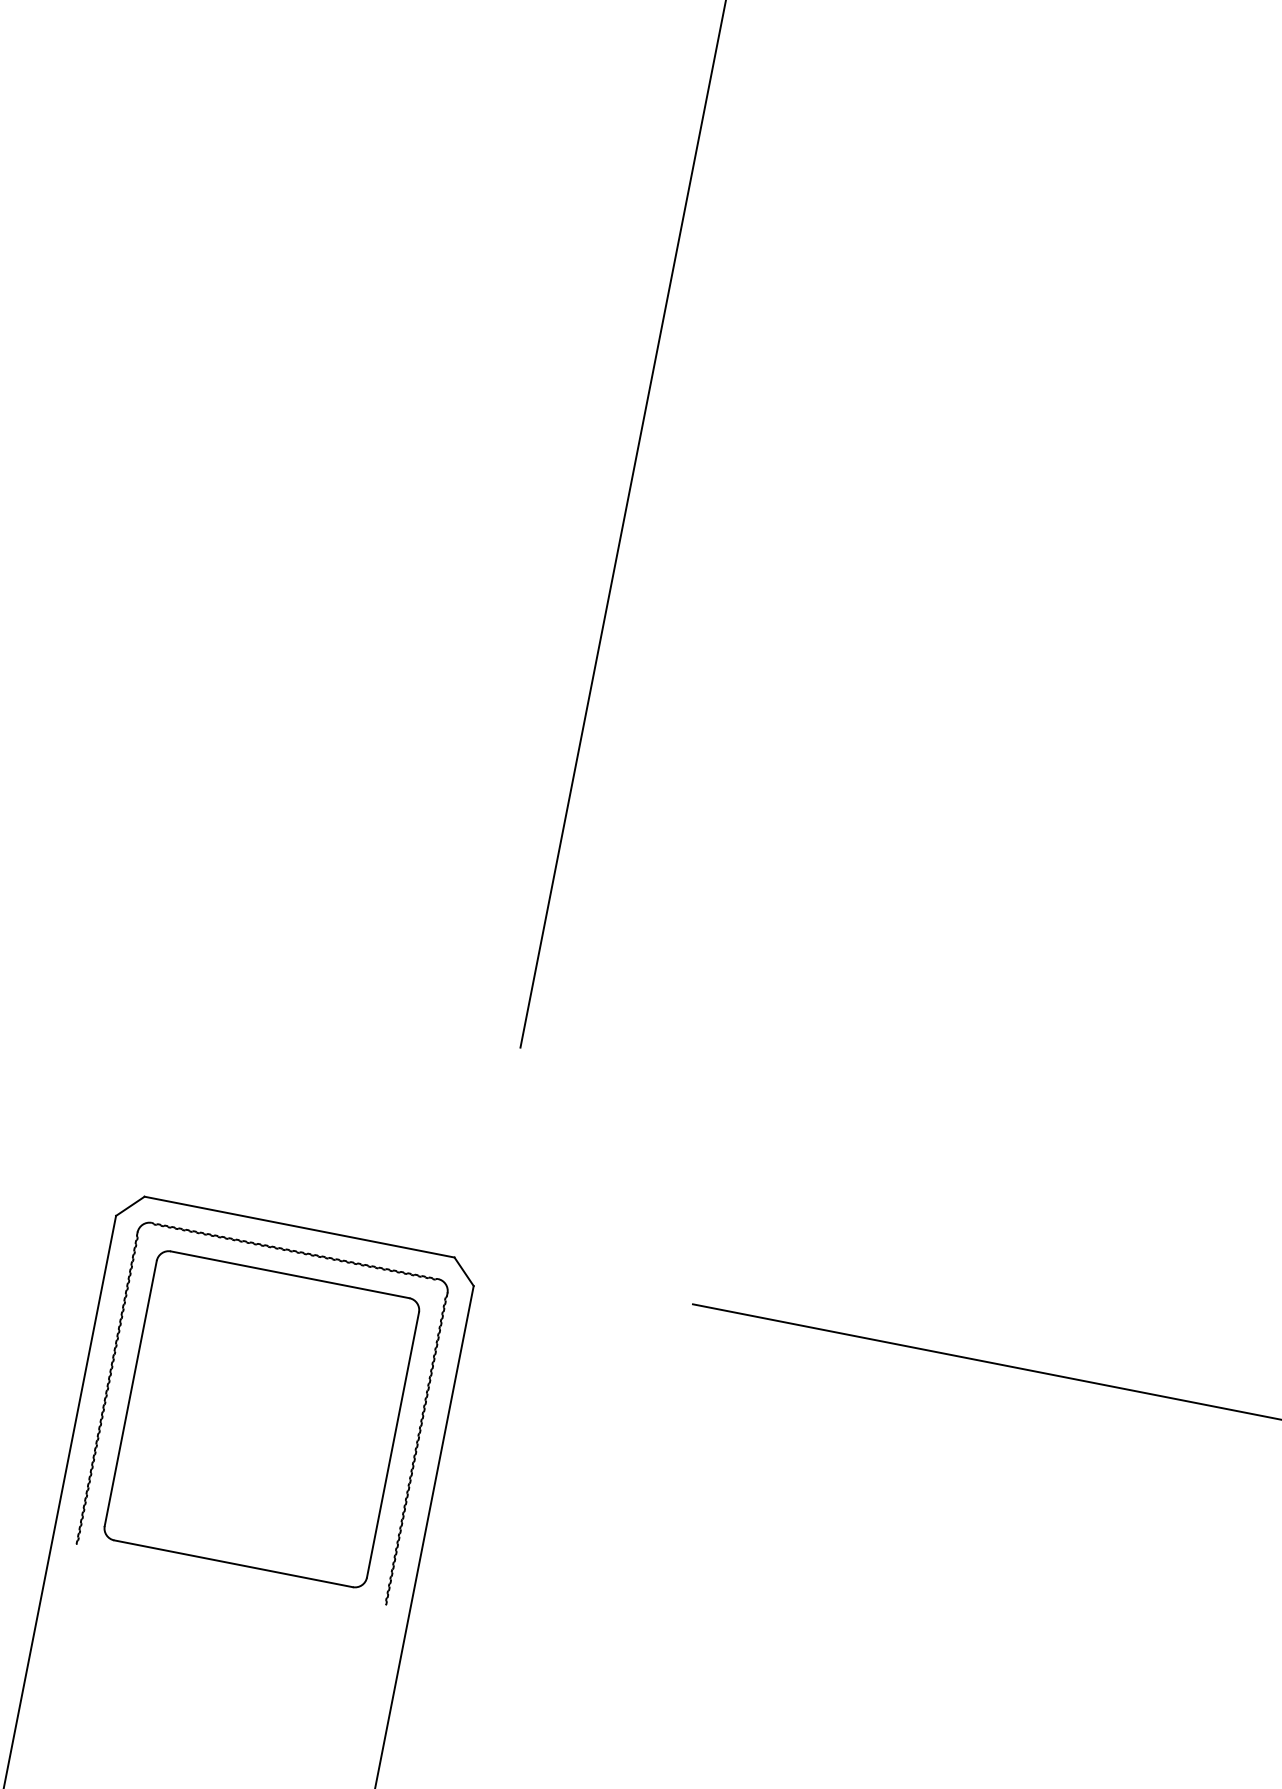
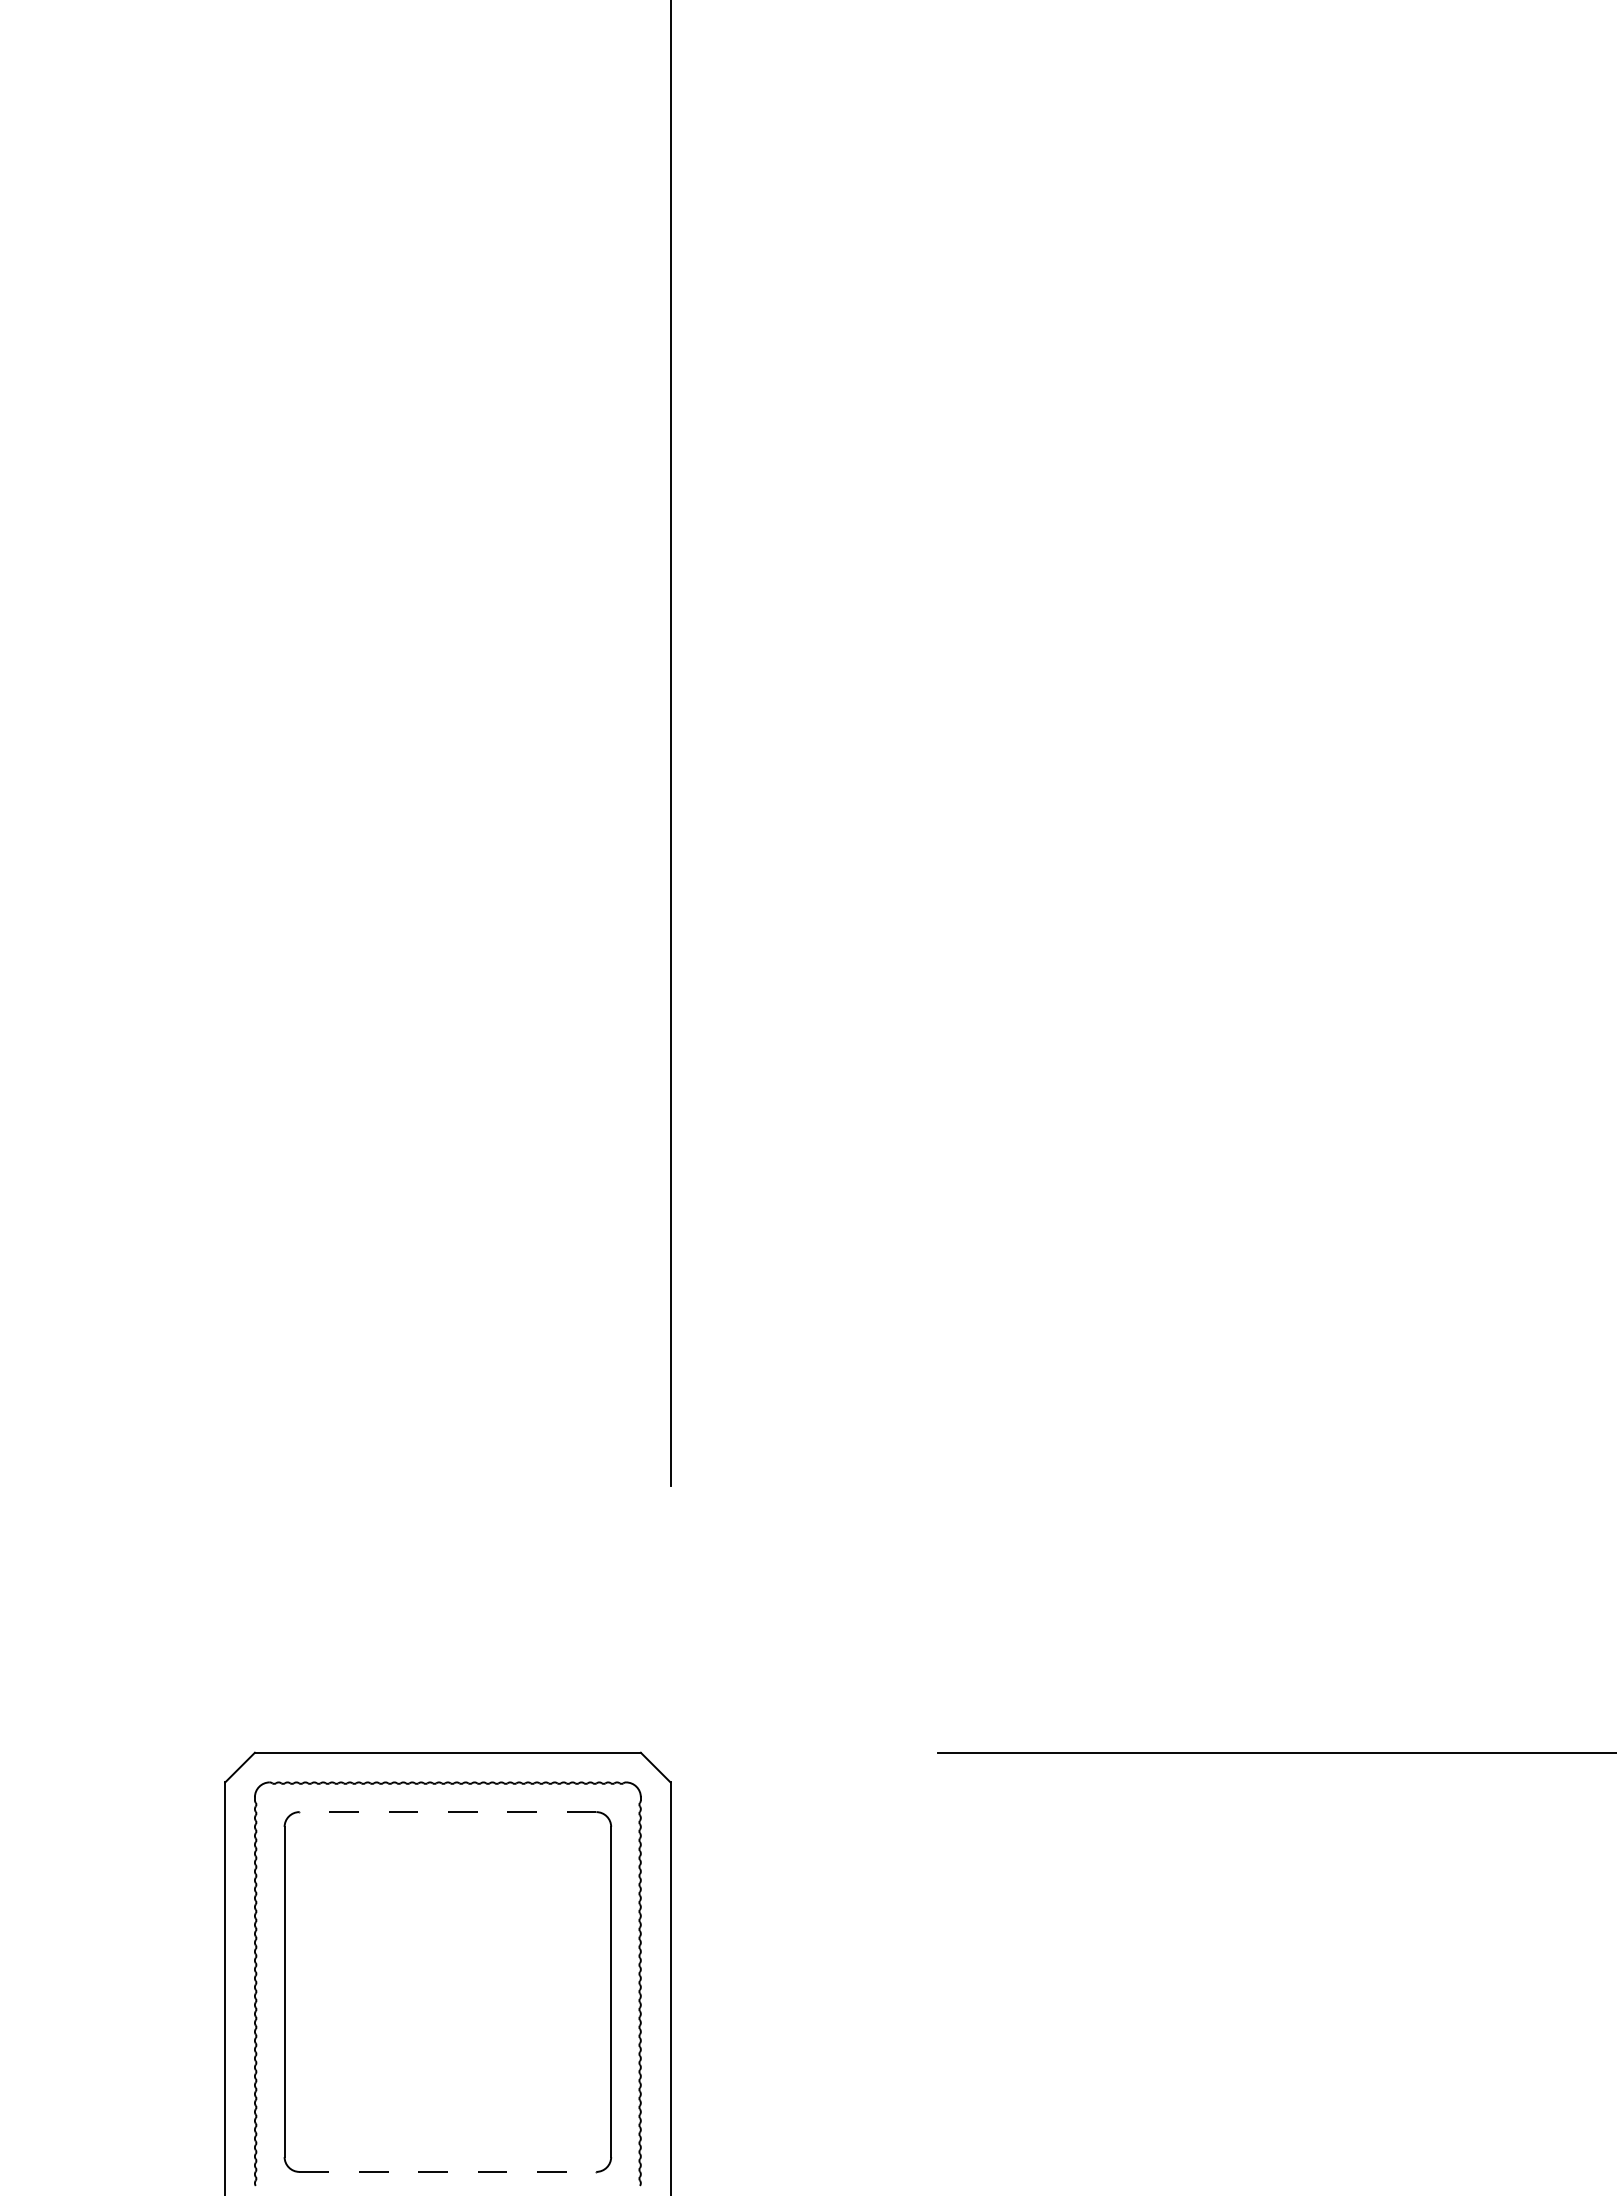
line: (289, 1275) -> (447, 1812), solid -> dashed
line: (234, 1563) -> (448, 2171), solid -> dashed

